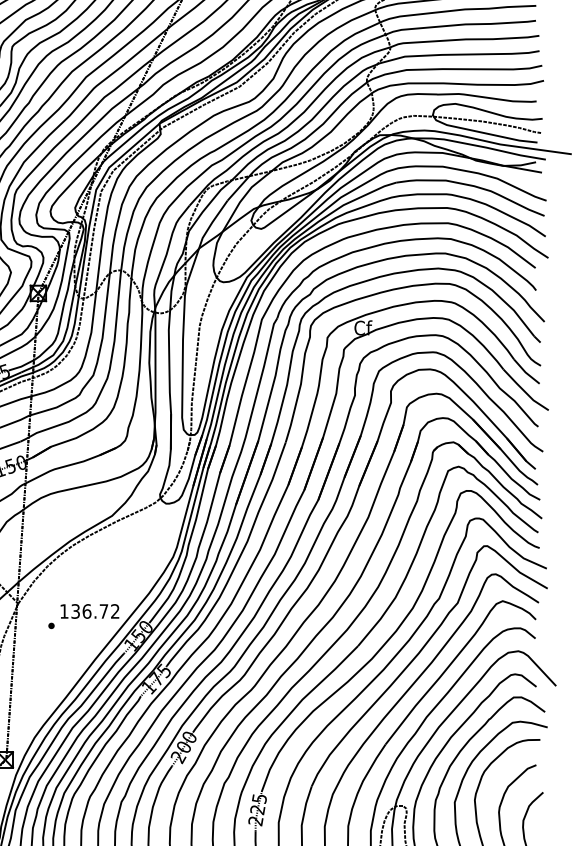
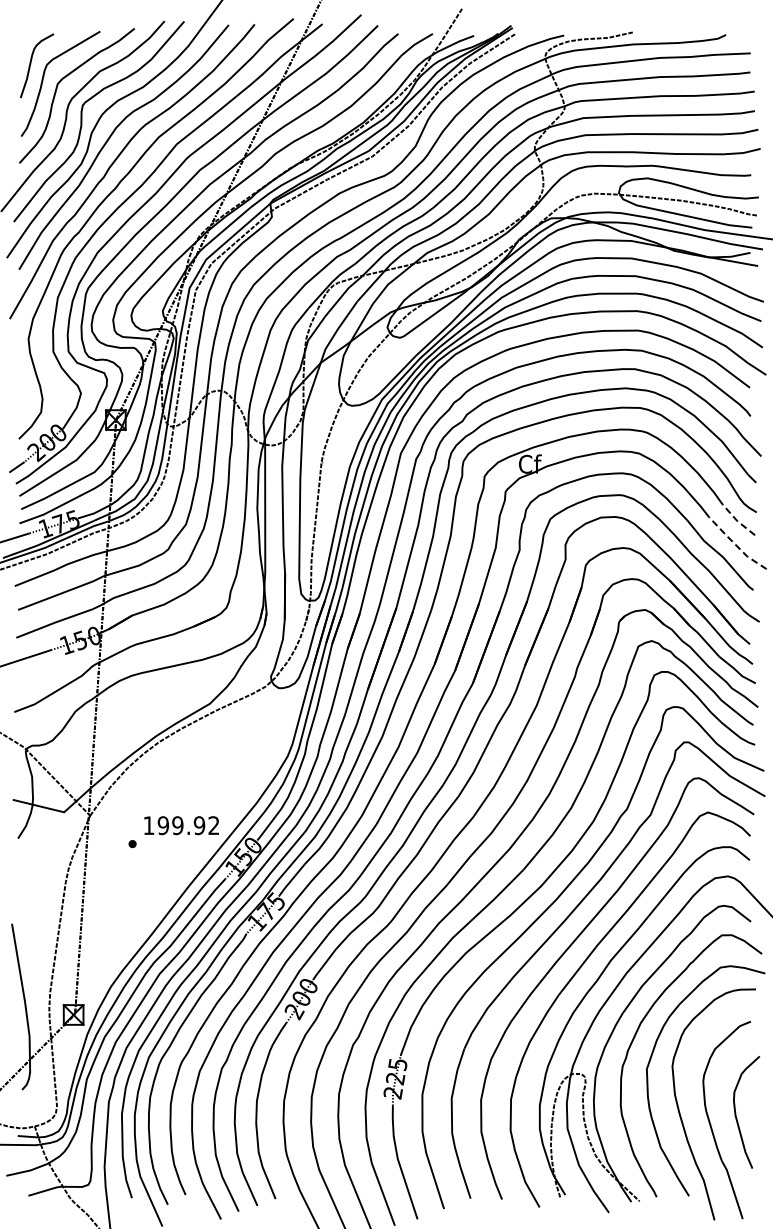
line: (525, 372) -> (737, 520), solid -> dashed
line: (525, 391) -> (736, 545), solid -> dashed
text: (89, 611) -> (181, 825), 136.72 -> 199.92

